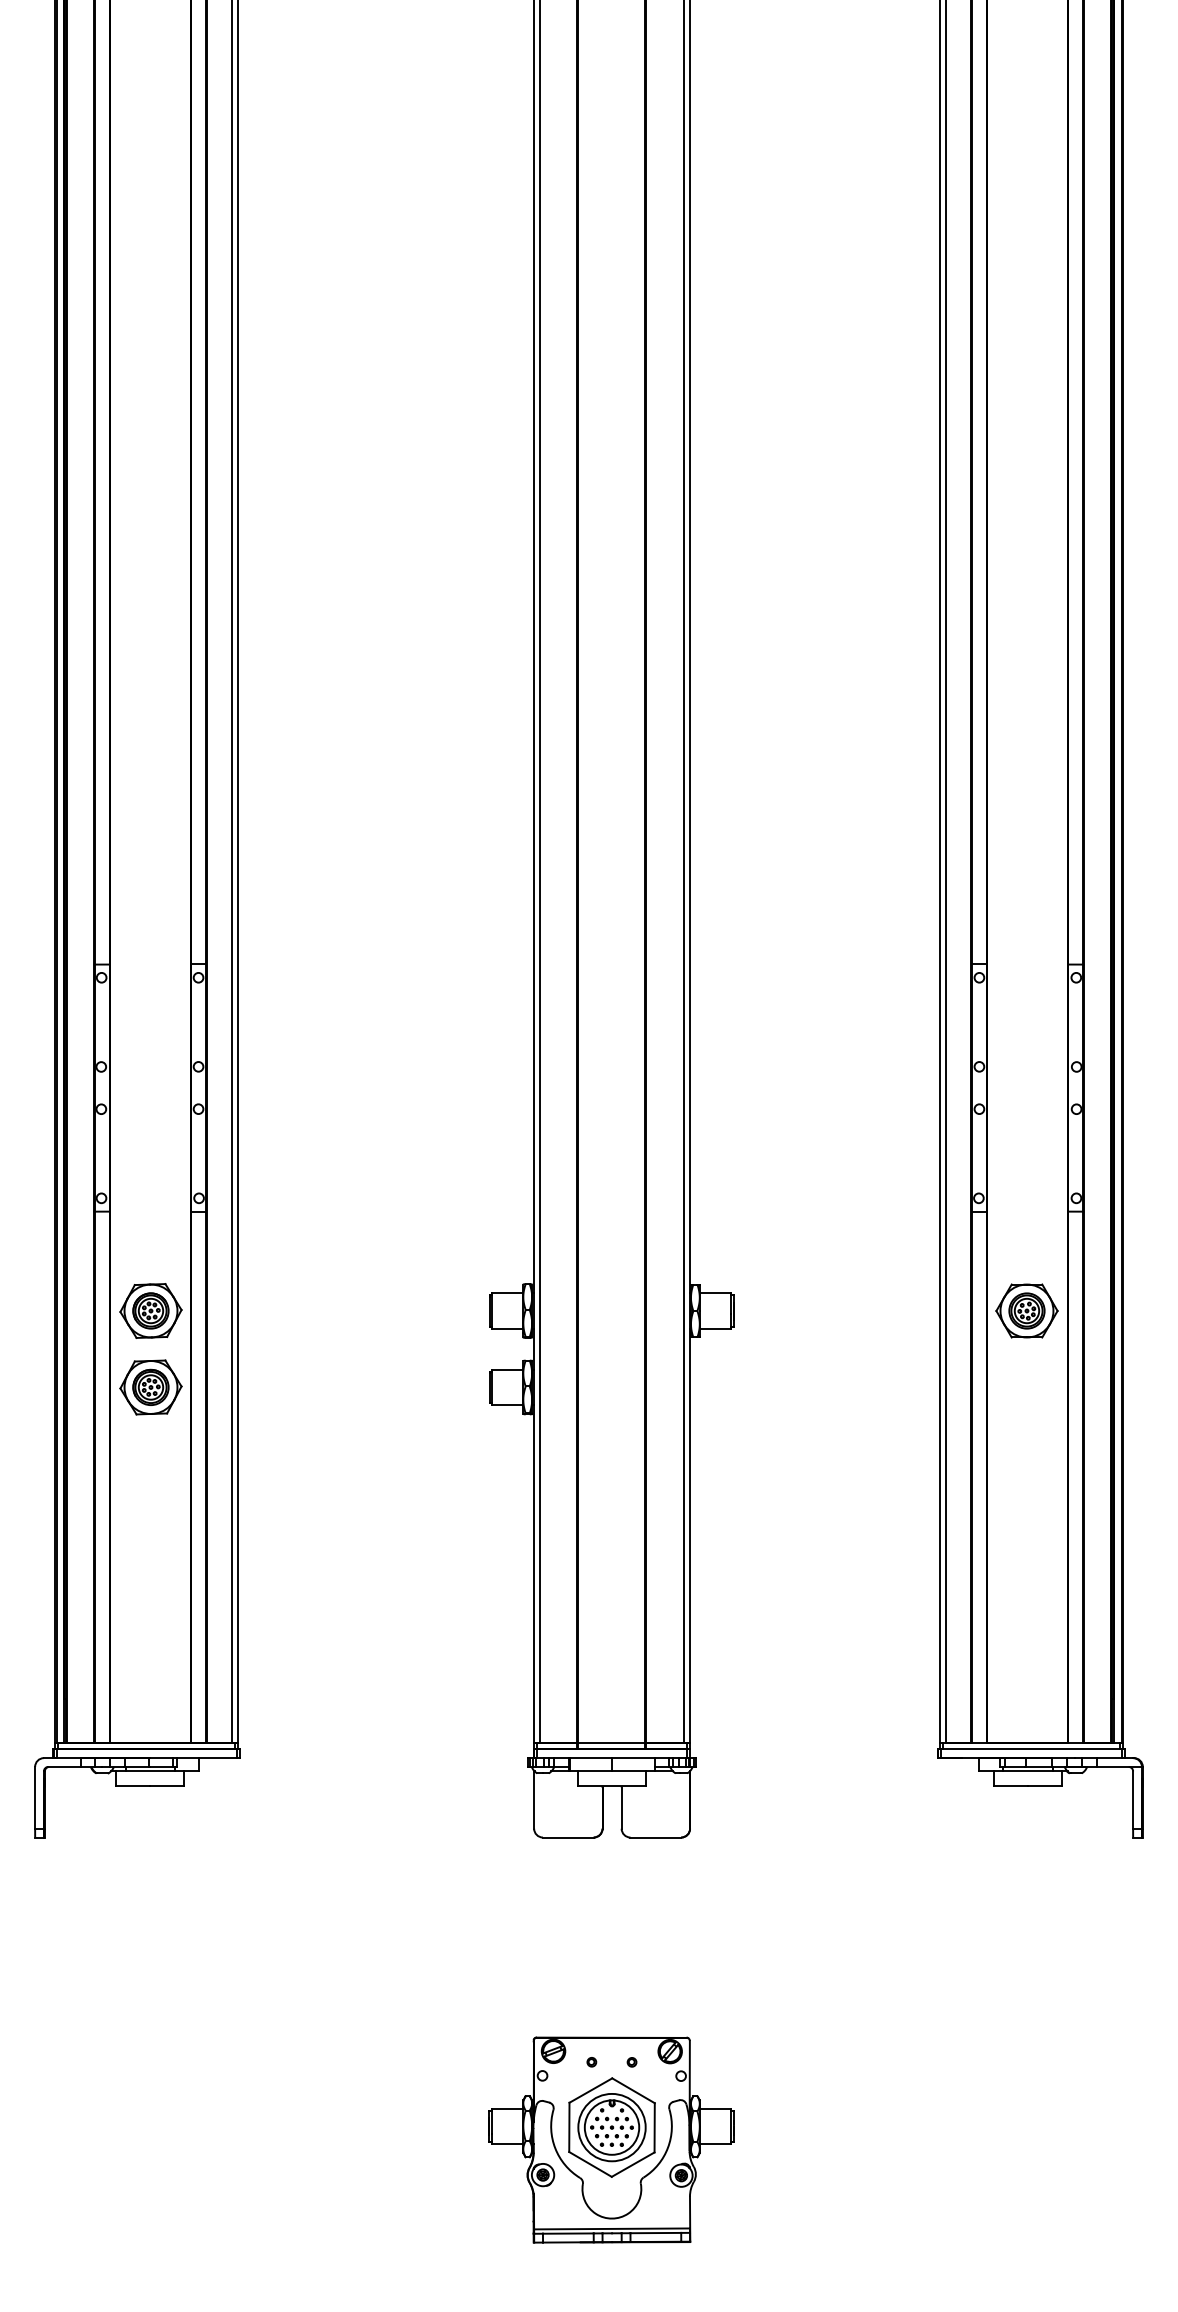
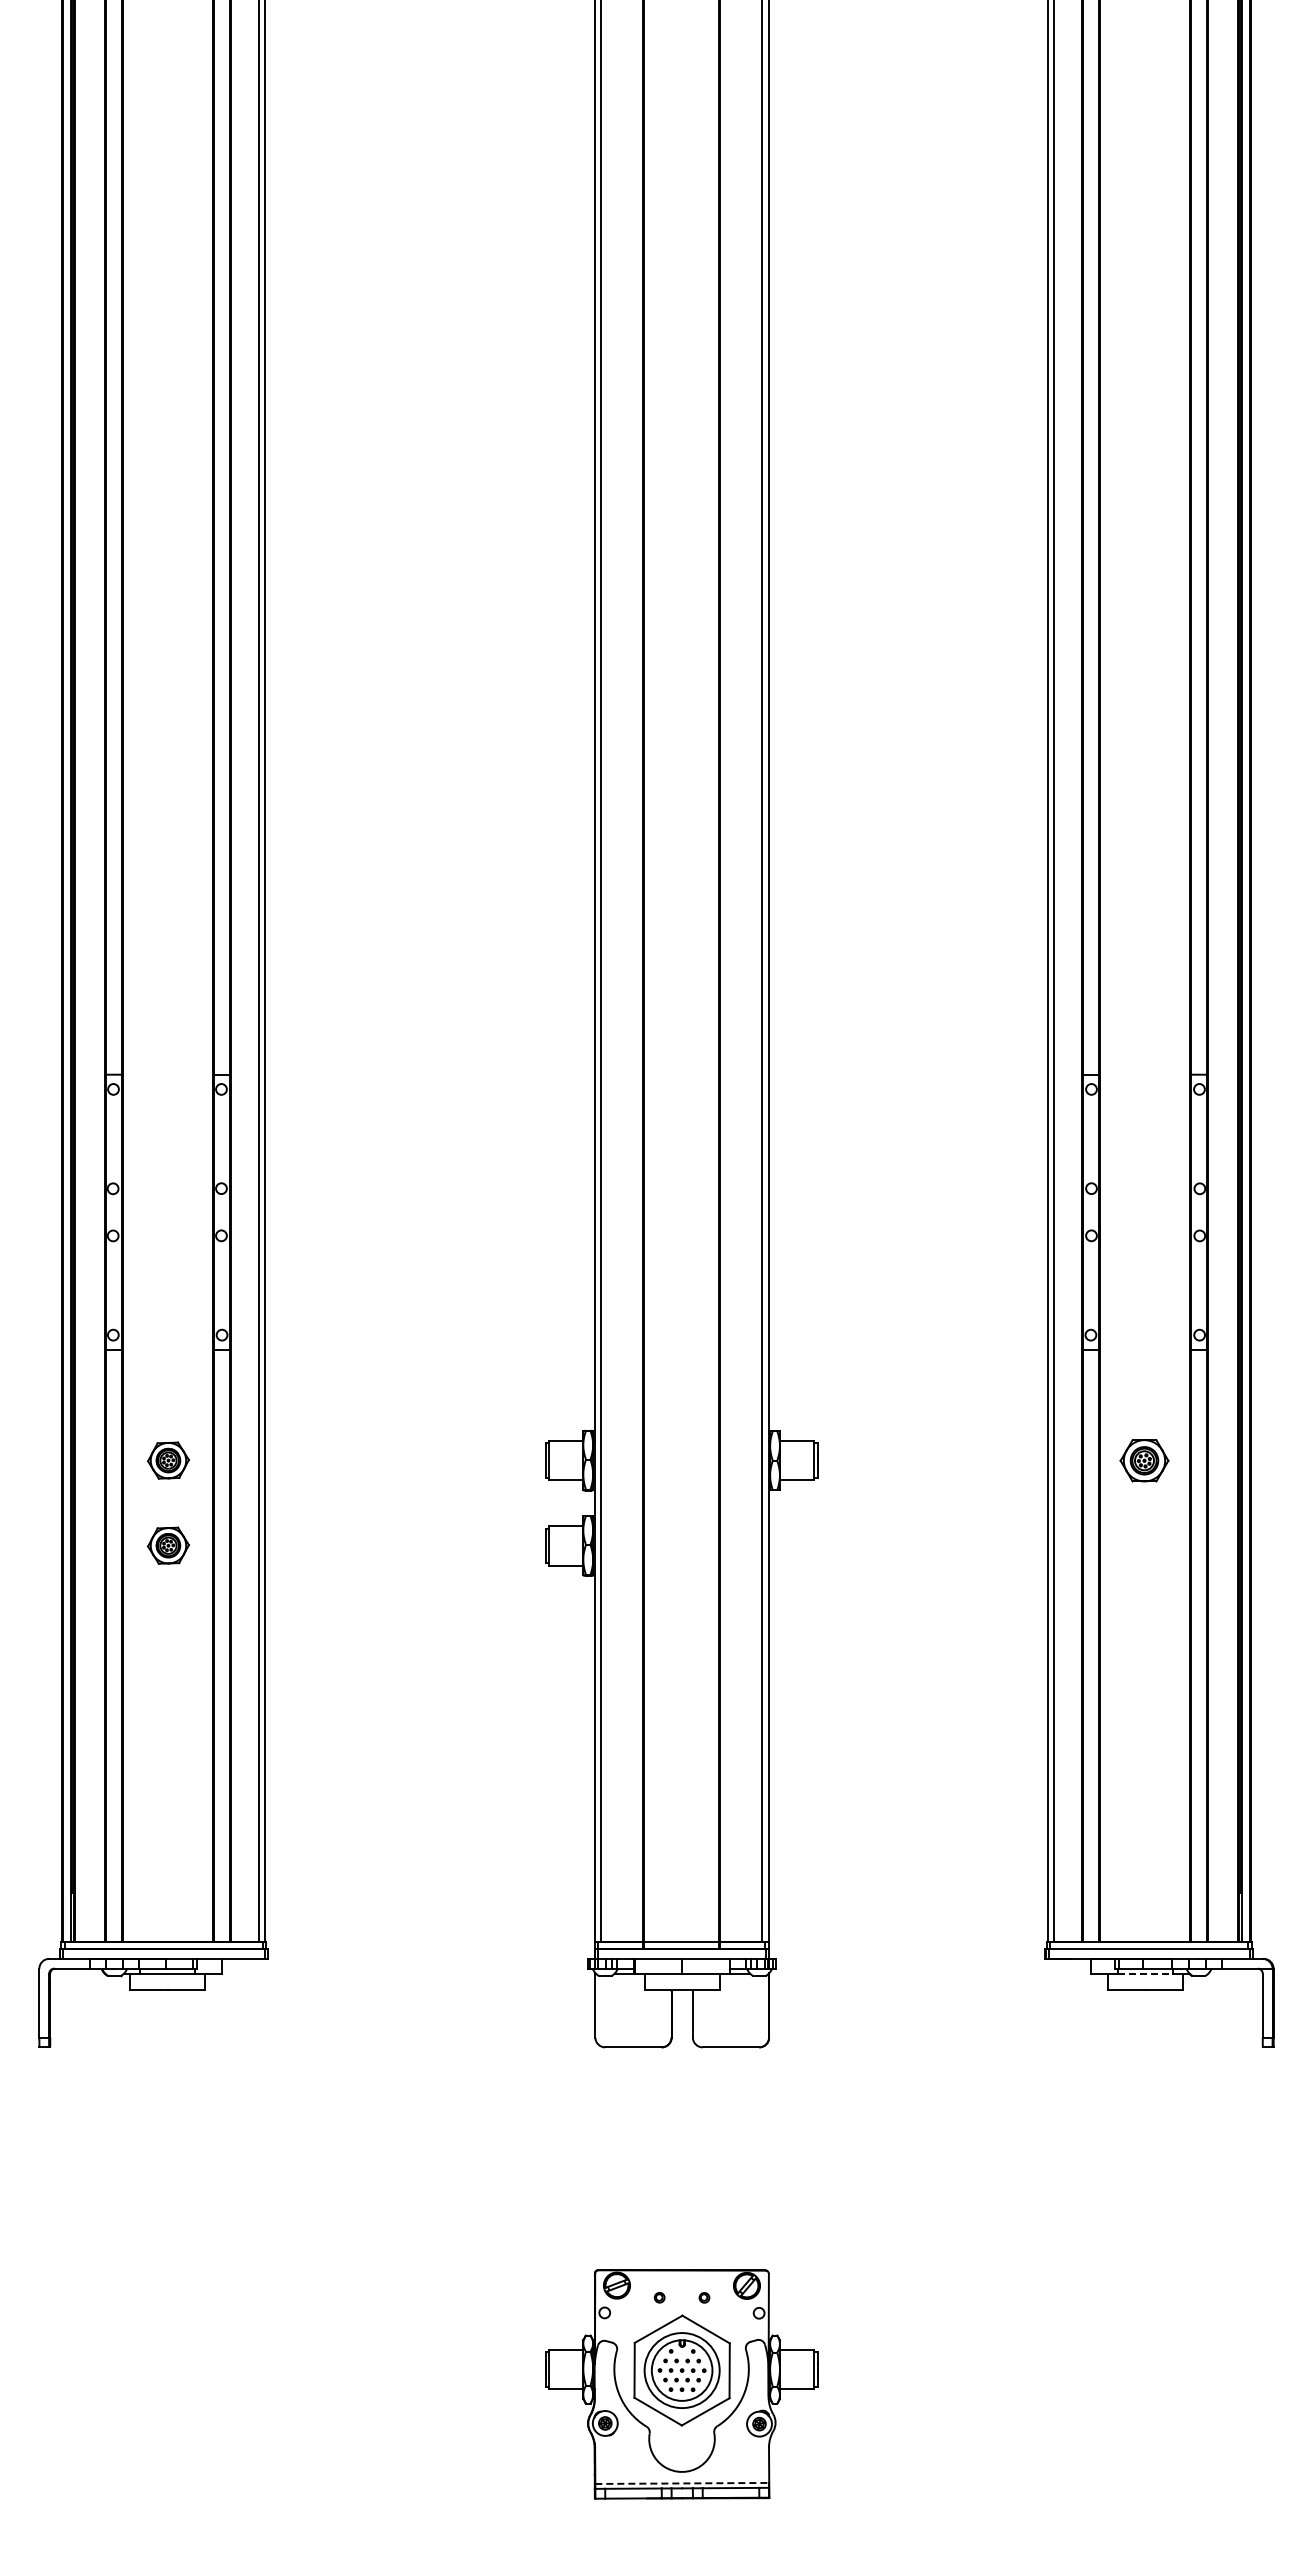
part: (151, 1310) -> (168, 1460), size x0.6
part: (1026, 1310) -> (1144, 1460), size x0.7
part: (151, 1387) -> (168, 1545), size x0.6
line: (1028, 1771) -> (1146, 1973), solid -> dashed
line: (612, 2228) -> (682, 2483), solid -> dashed

